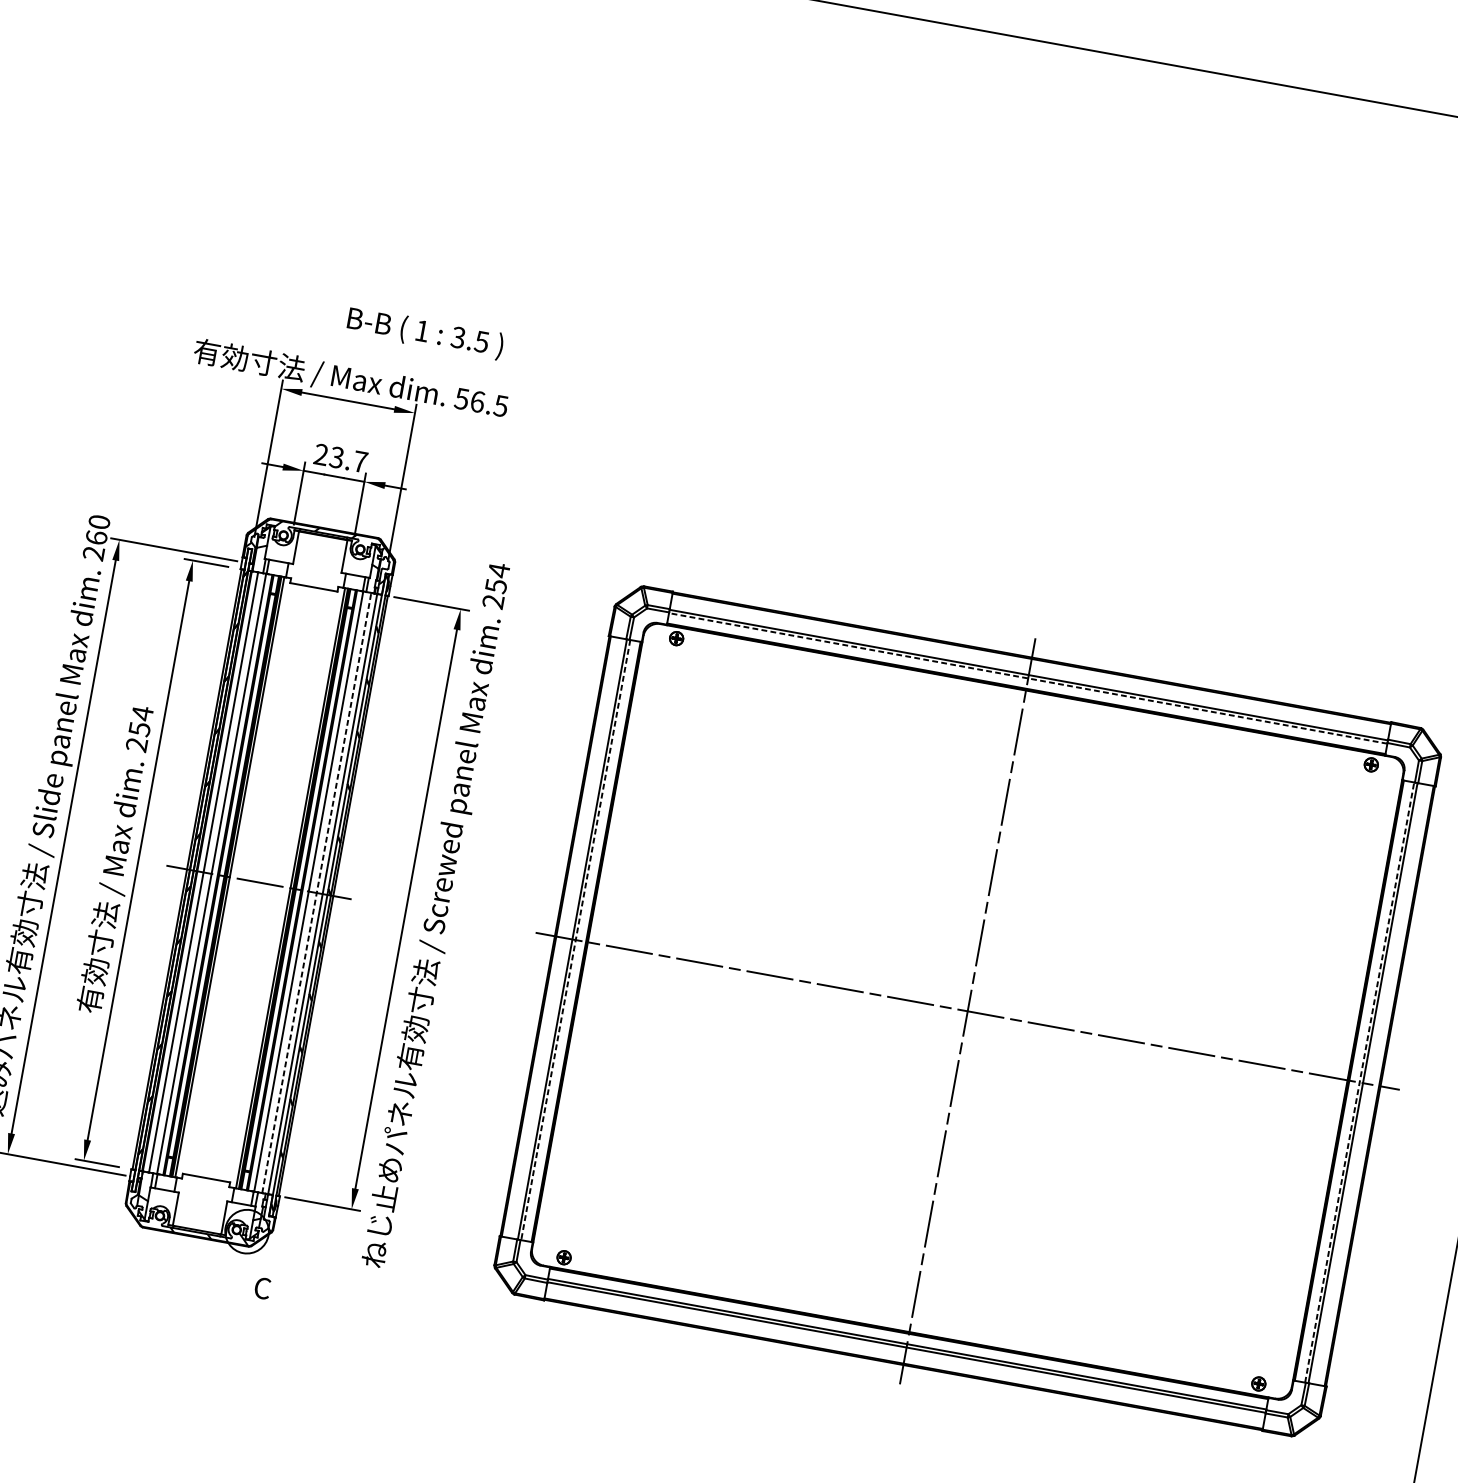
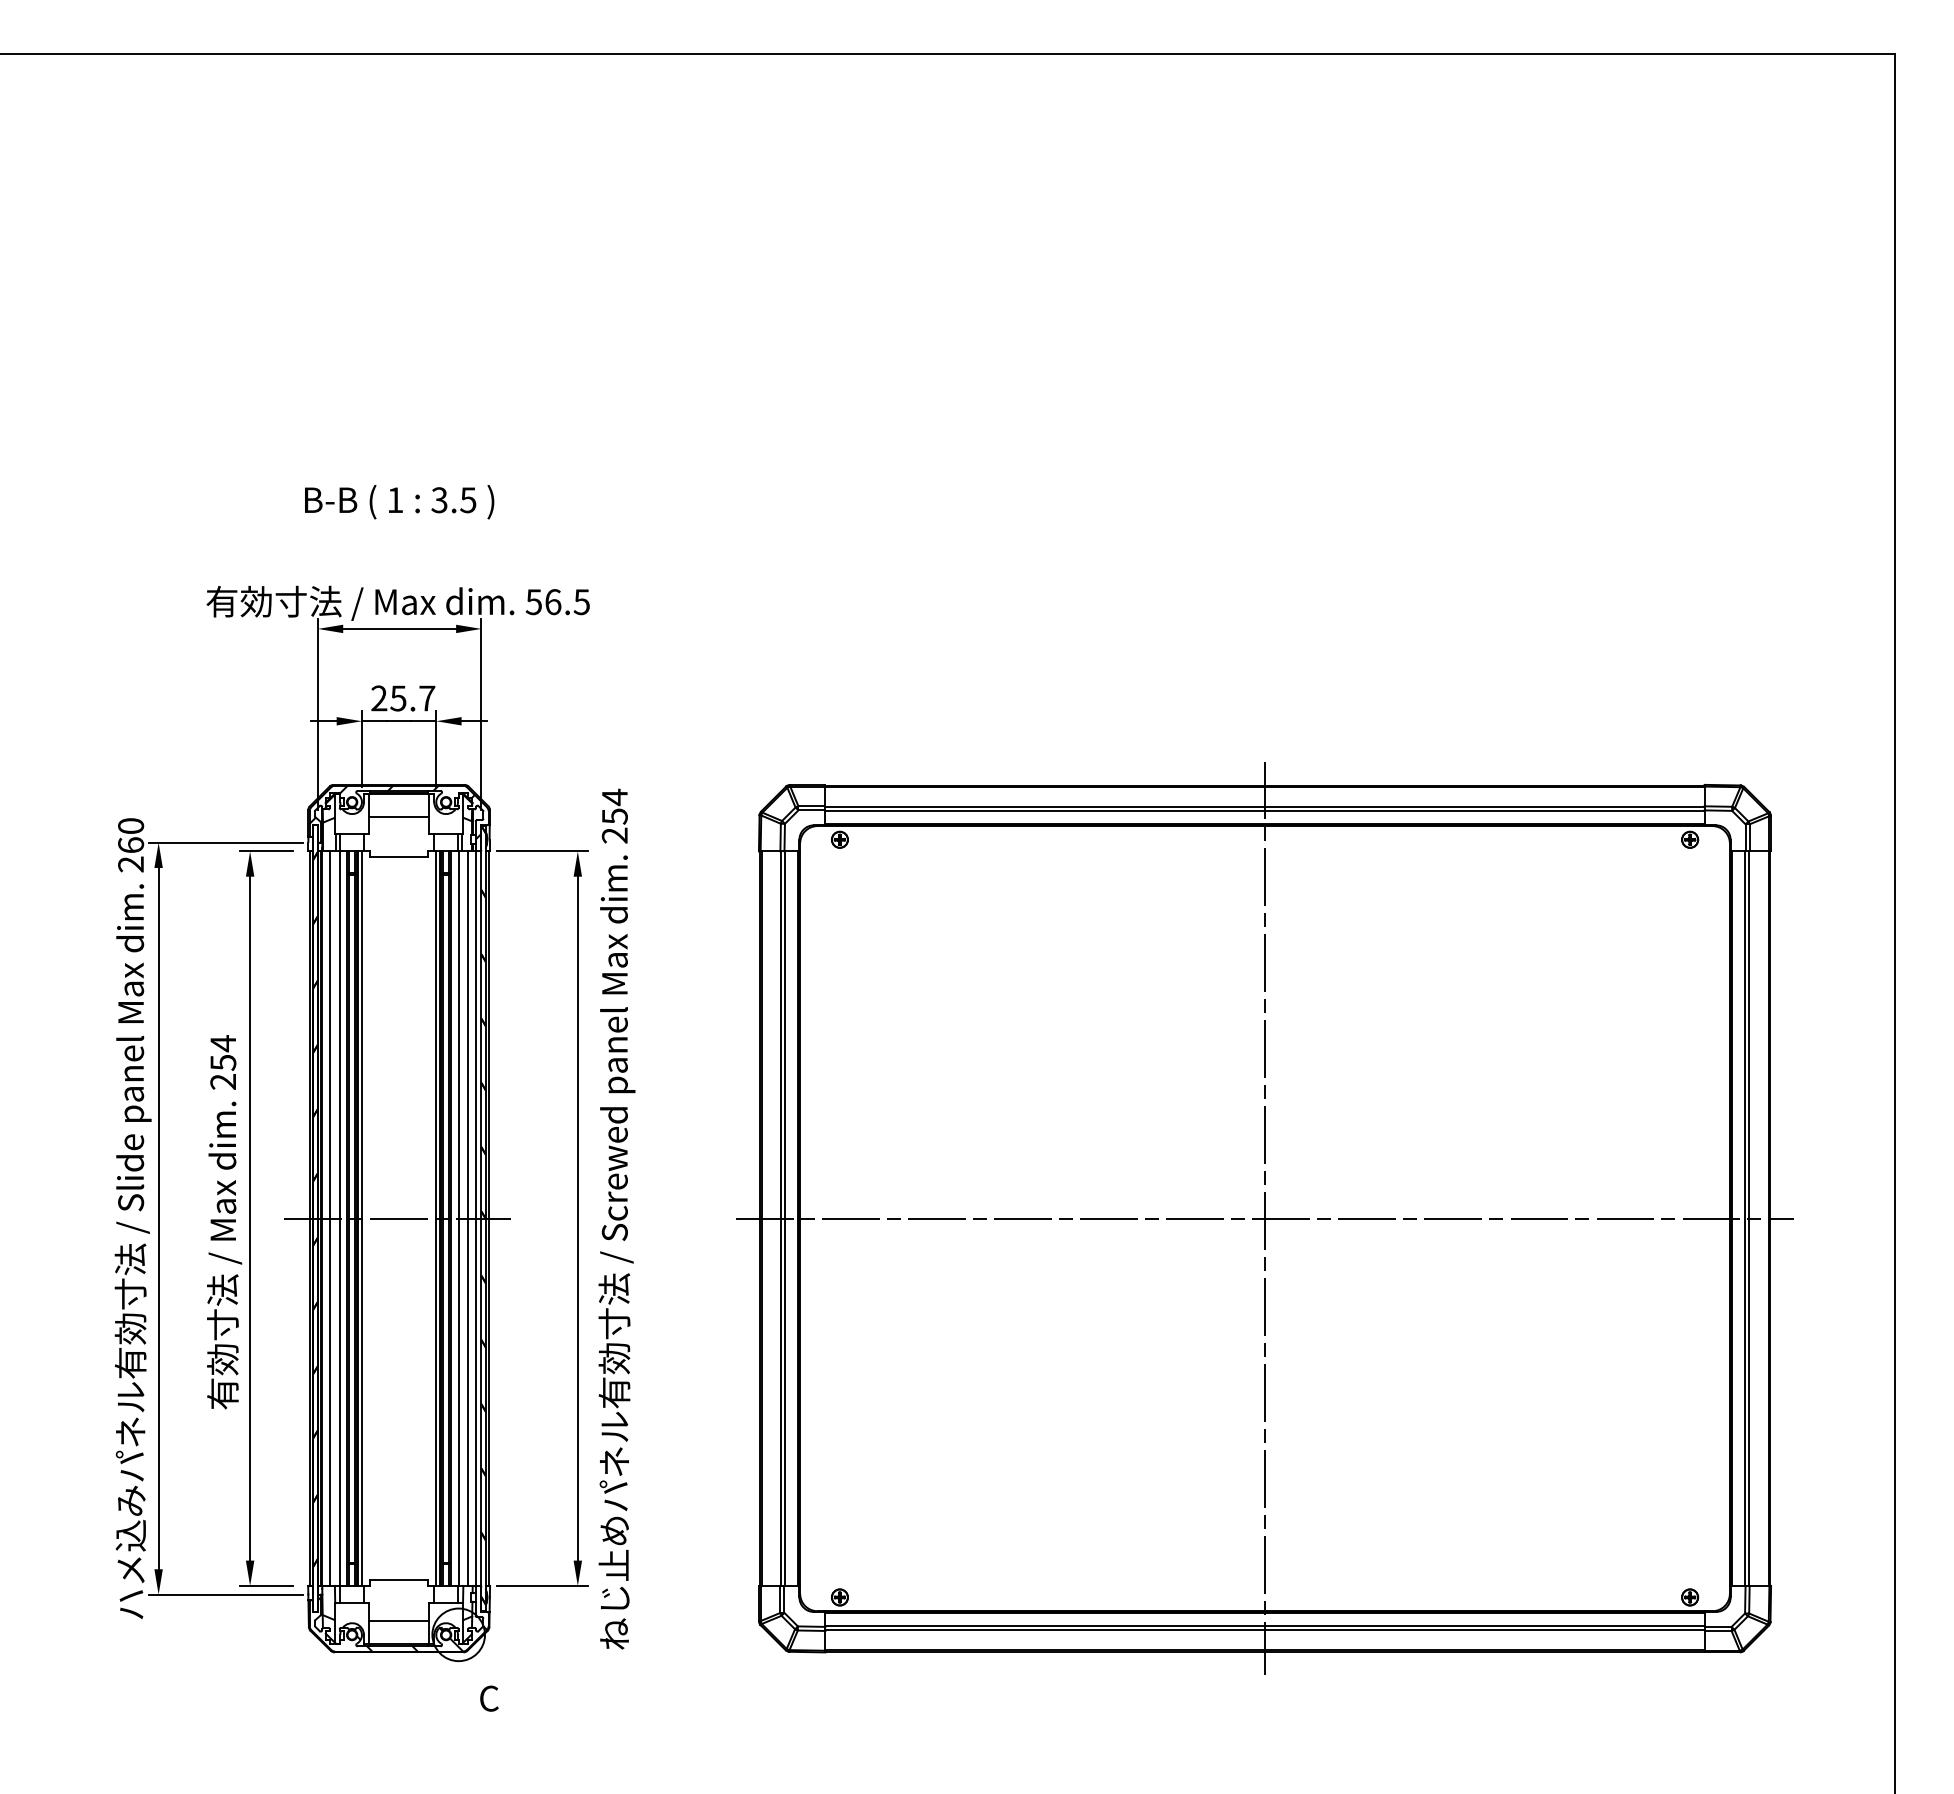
text: (425, 333) -> (399, 502), moved
text: (336, 457) -> (398, 698), 23.7 -> 25.7
line: (319, 554) -> (398, 817), added
line: (1028, 678) -> (1265, 811), dashed -> solid
line: (316, 892) -> (468, 1218), dashed -> solid
line: (575, 940) -> (785, 1219), dashed -> solid
line: (1359, 1082) -> (1744, 1218), dashed -> solid
line: (200, 1211) -> (398, 1620), added

